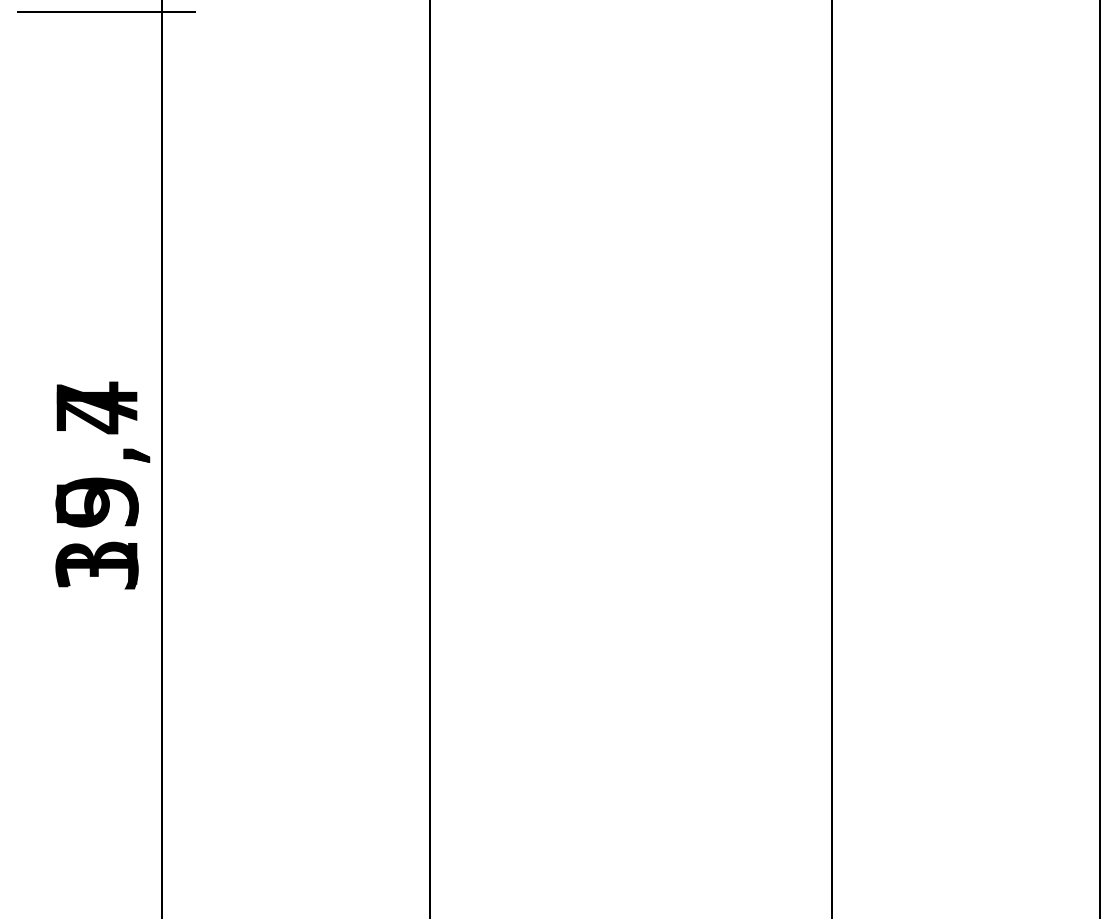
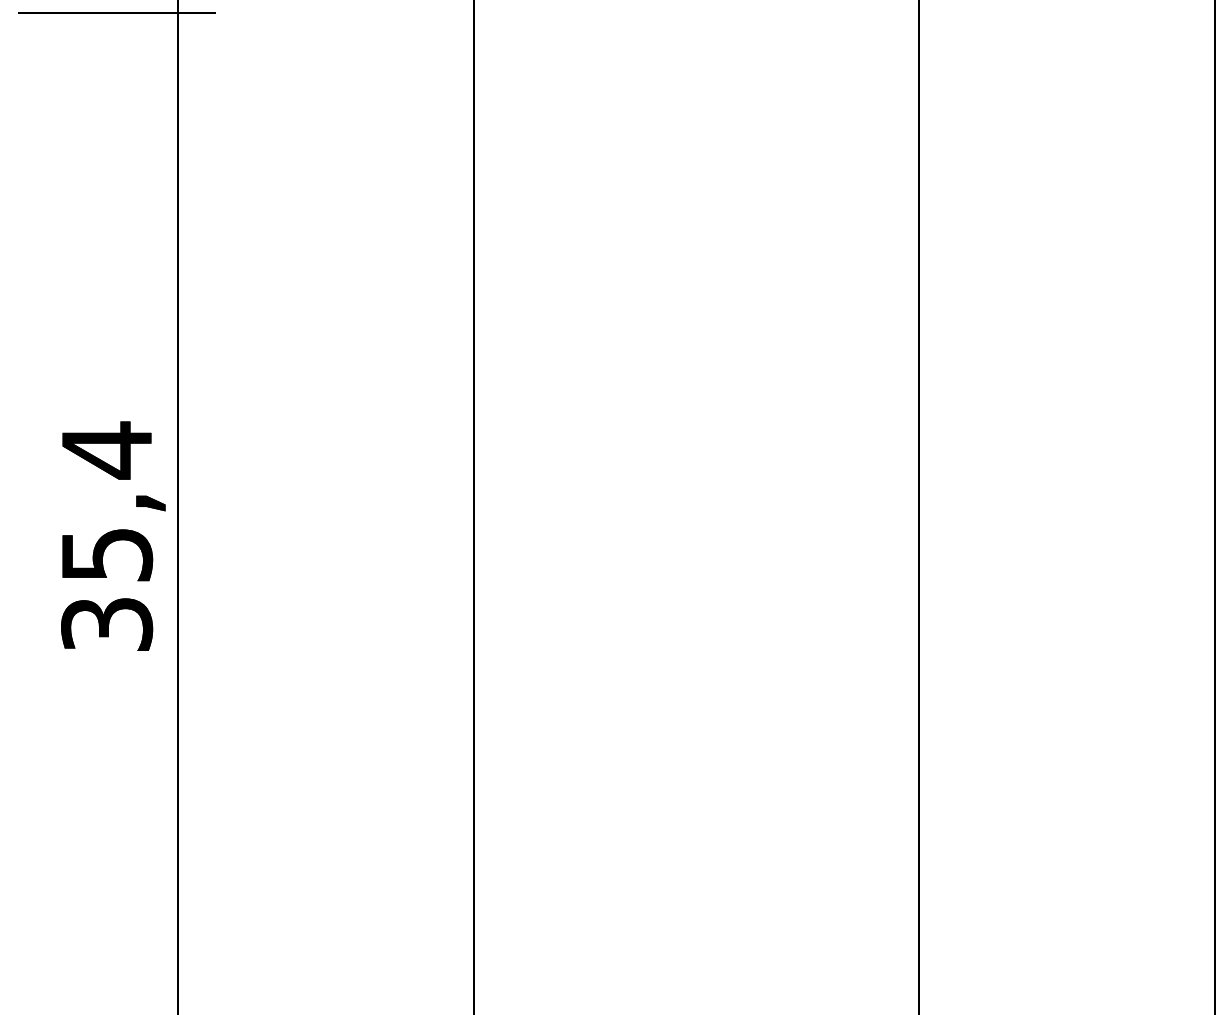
text: (96, 485) -> (106, 536), 19,7 -> 35,4

